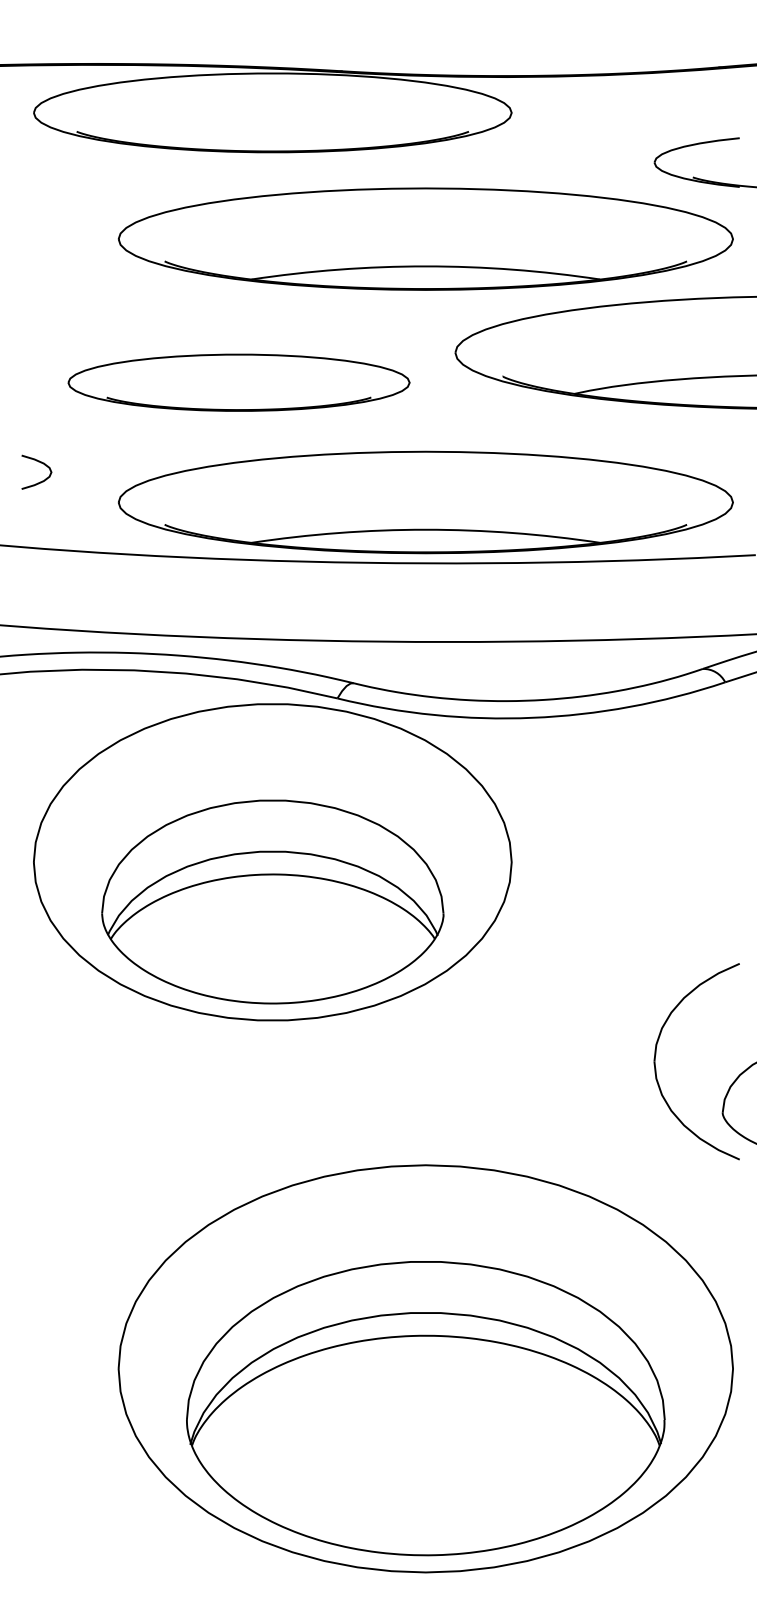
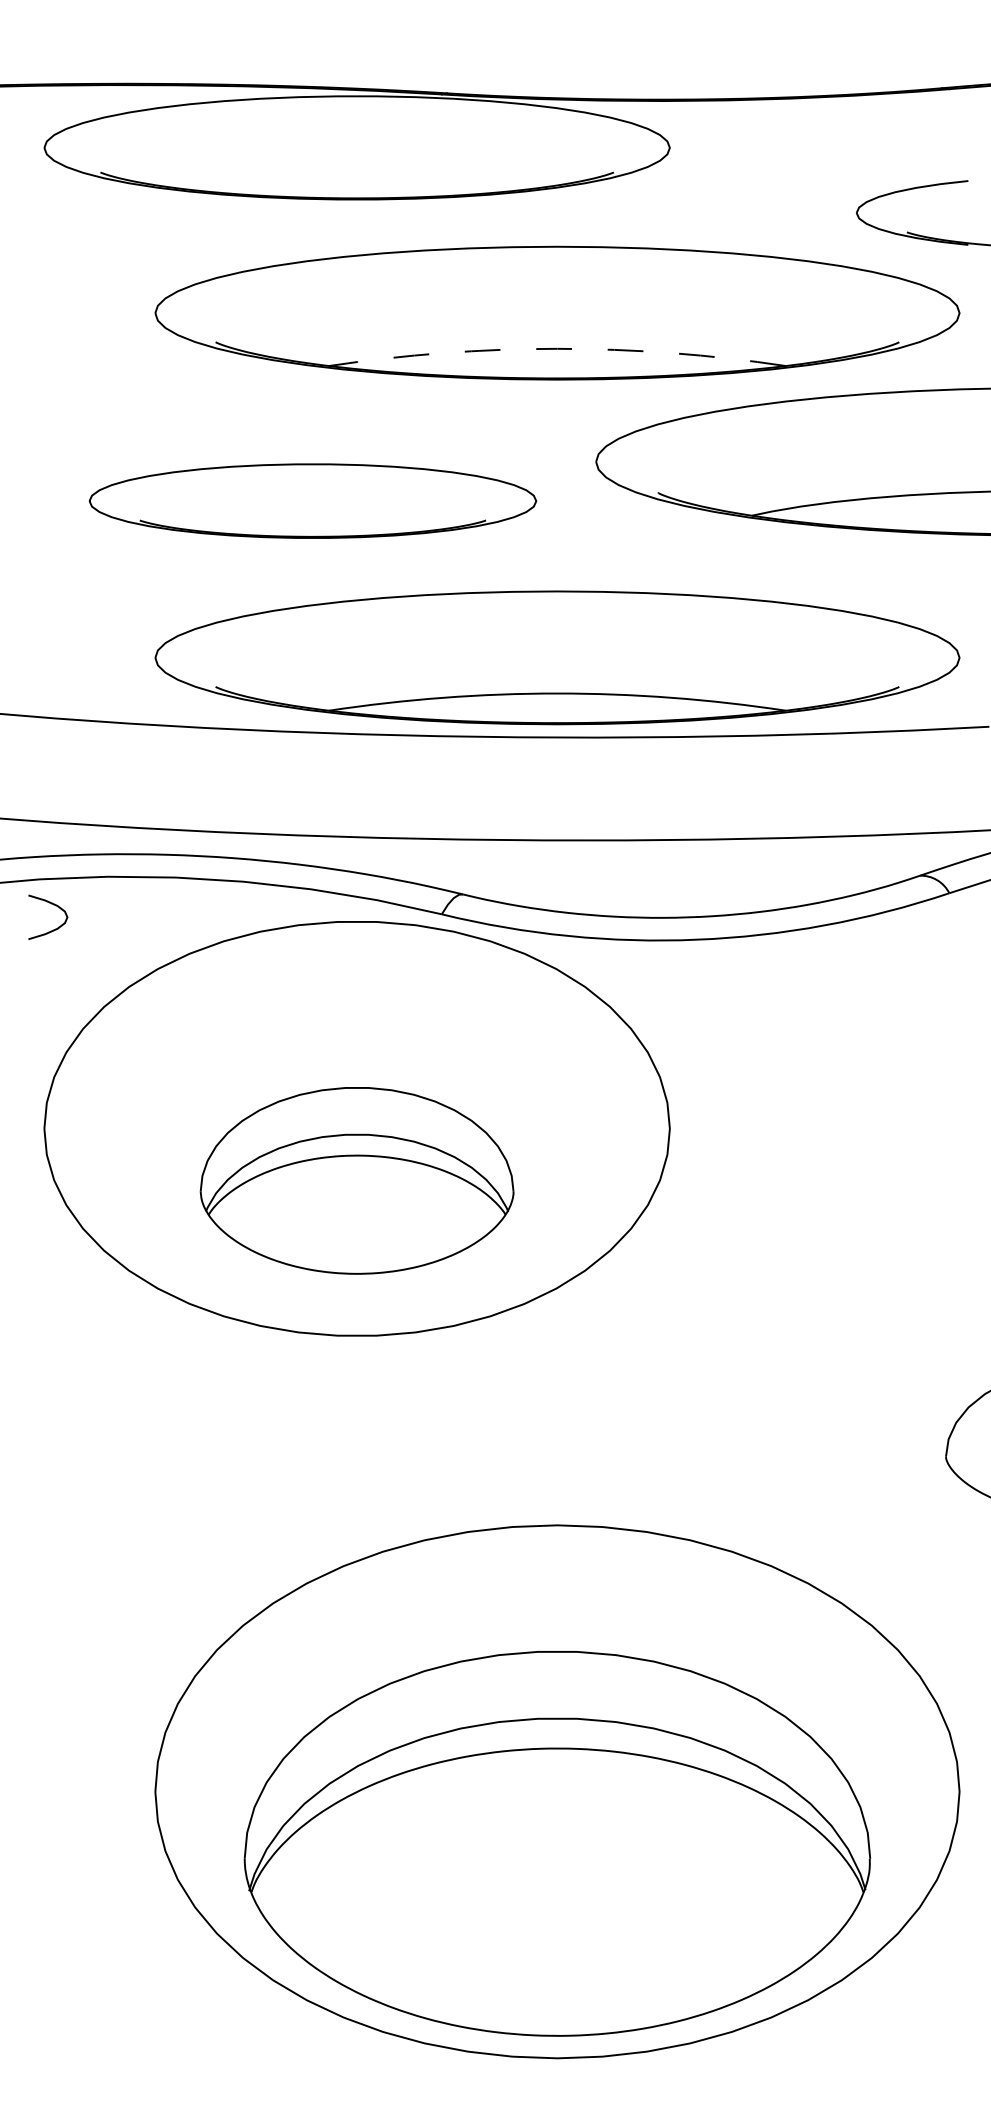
arc: (425, 266) -> (557, 348), solid -> dashed
curve: (40, 463) -> (53, 905), moved
part: (272, 901) -> (356, 1180), size x0.7
part: (655, 1058) -> (858, 1385), removed

